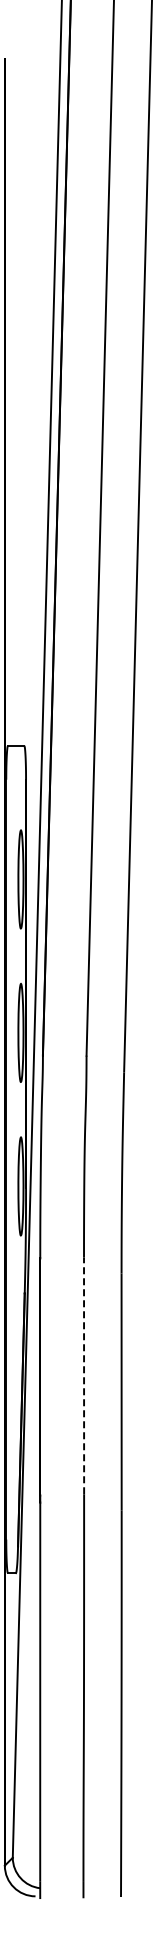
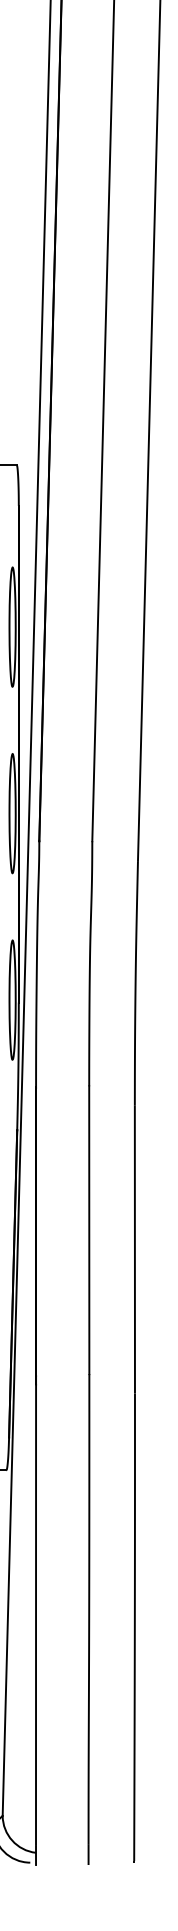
line: (84, 1375) -> (89, 1229), dashed -> solid

